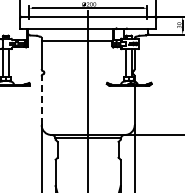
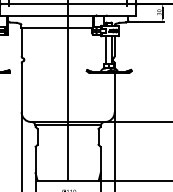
line: (41, 100) -> (21, 87), dashed -> solid

